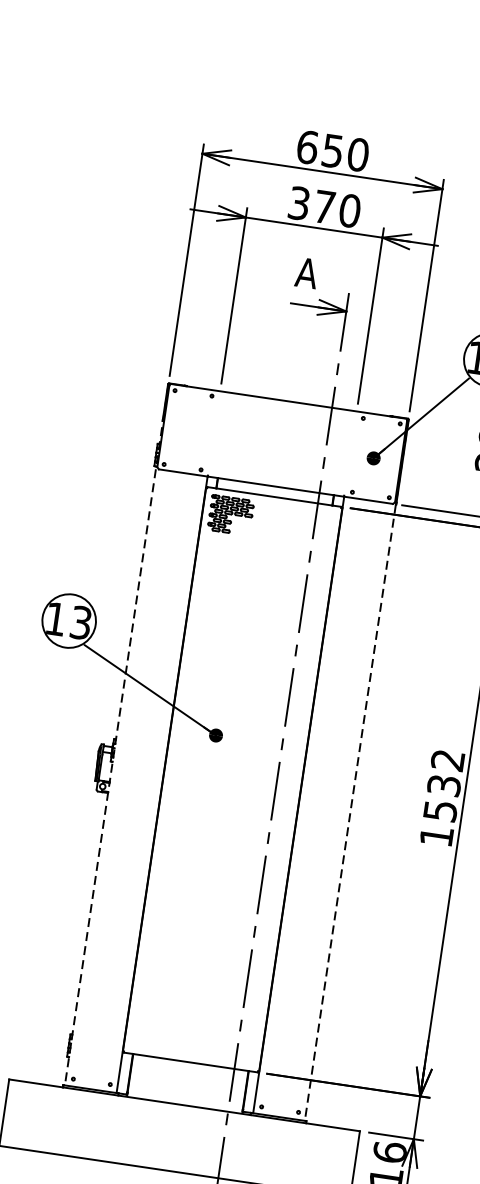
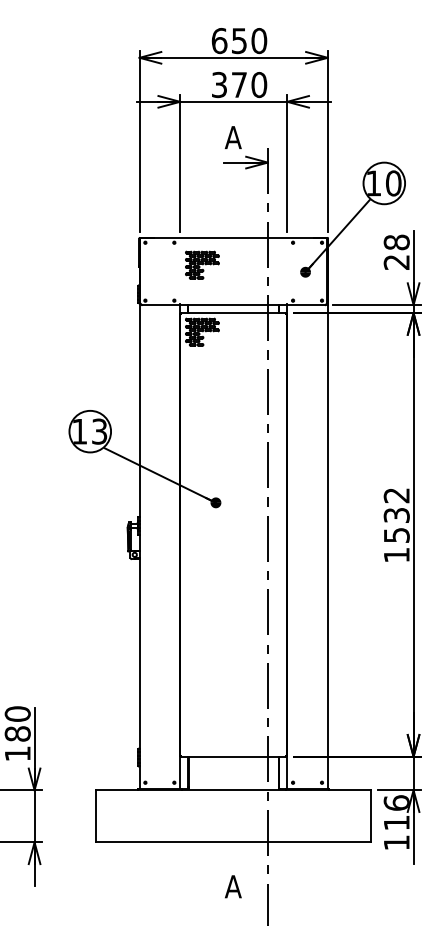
part: (243, 429) -> (202, 264), added
line: (116, 734) -> (139, 513), dashed -> solid
line: (356, 770) -> (327, 513), dashed -> solid

